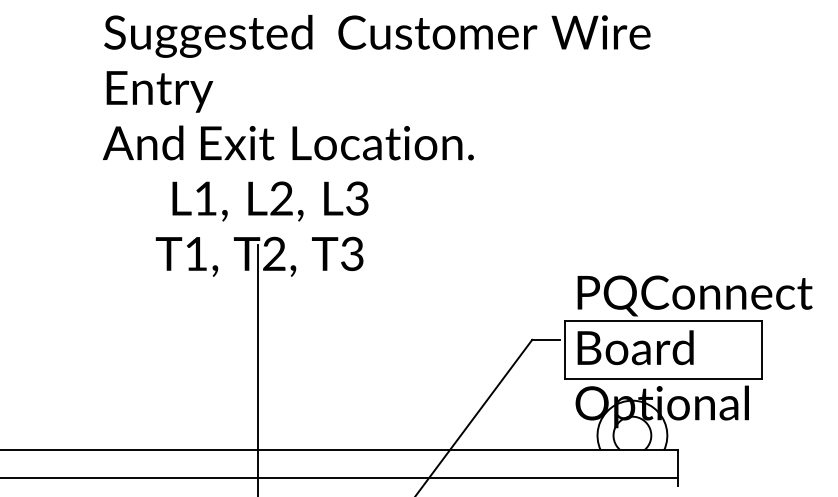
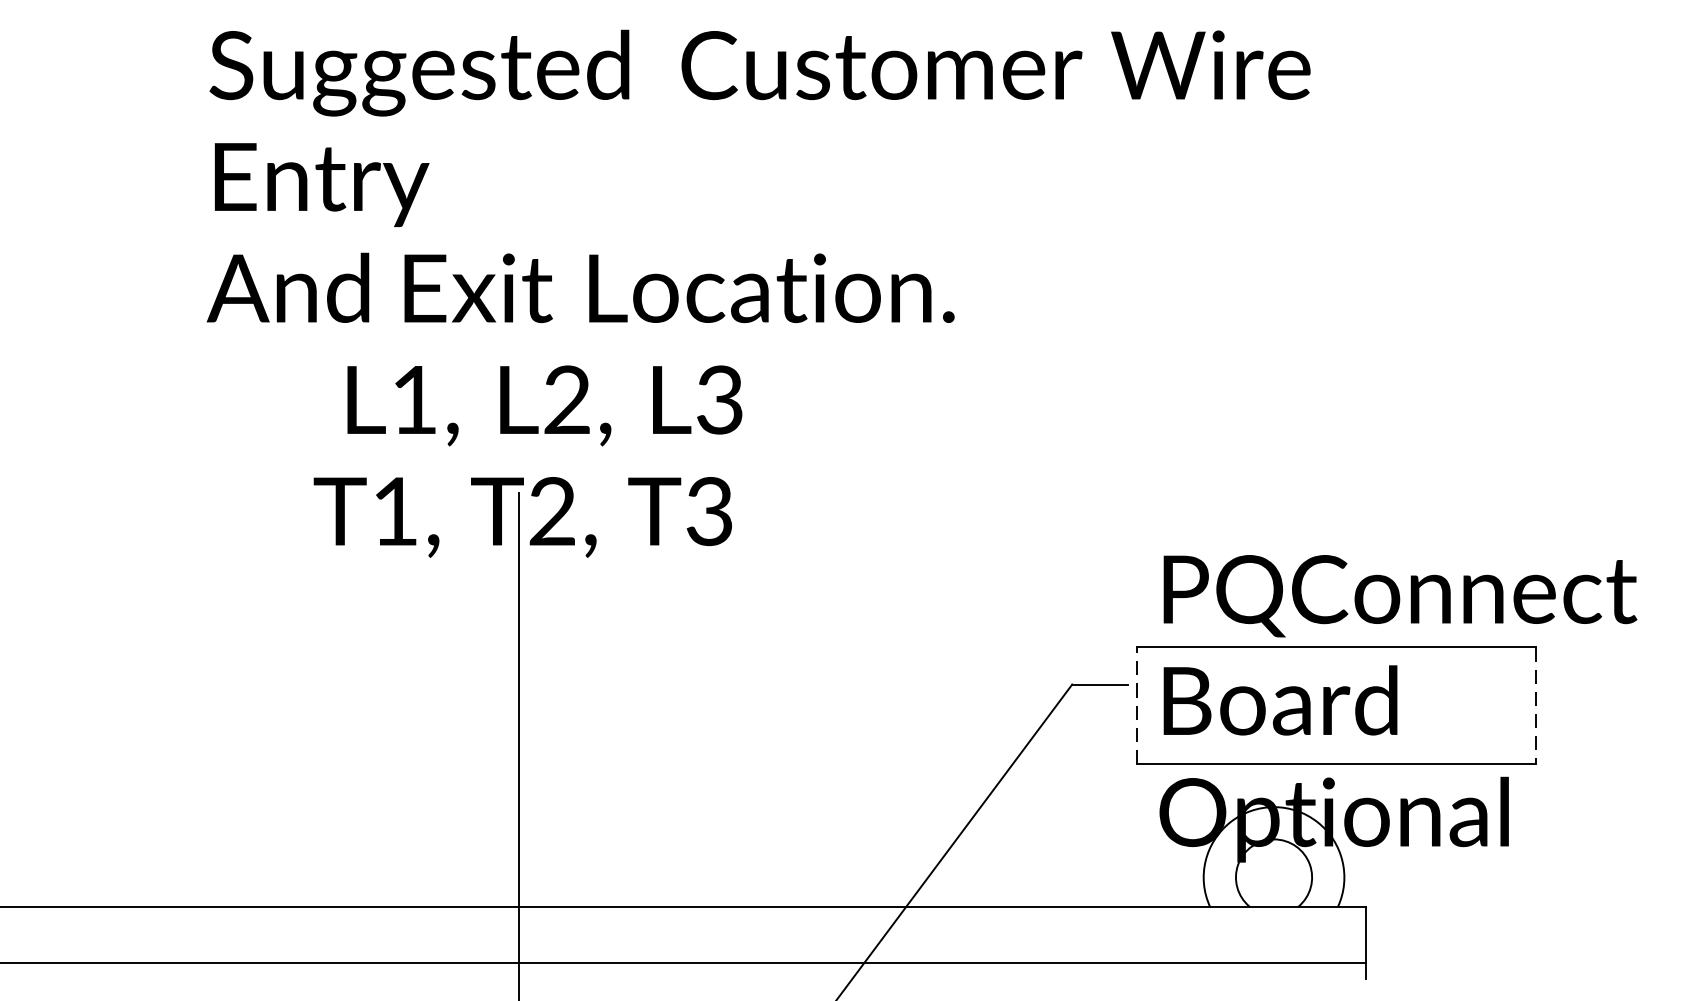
line: (564, 350) -> (1137, 706), solid -> dashed
line: (762, 350) -> (1536, 706), solid -> dashed

